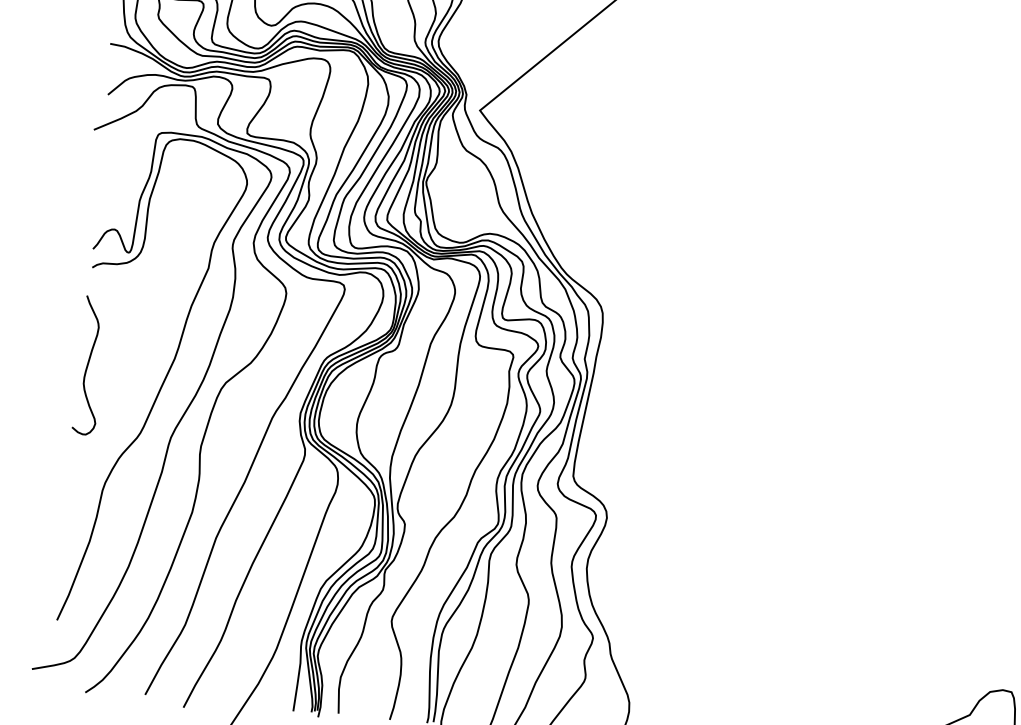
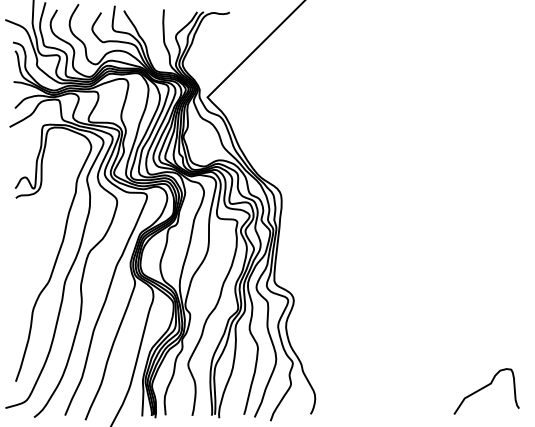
curve: (89, 364) -> (19, 248), removed

